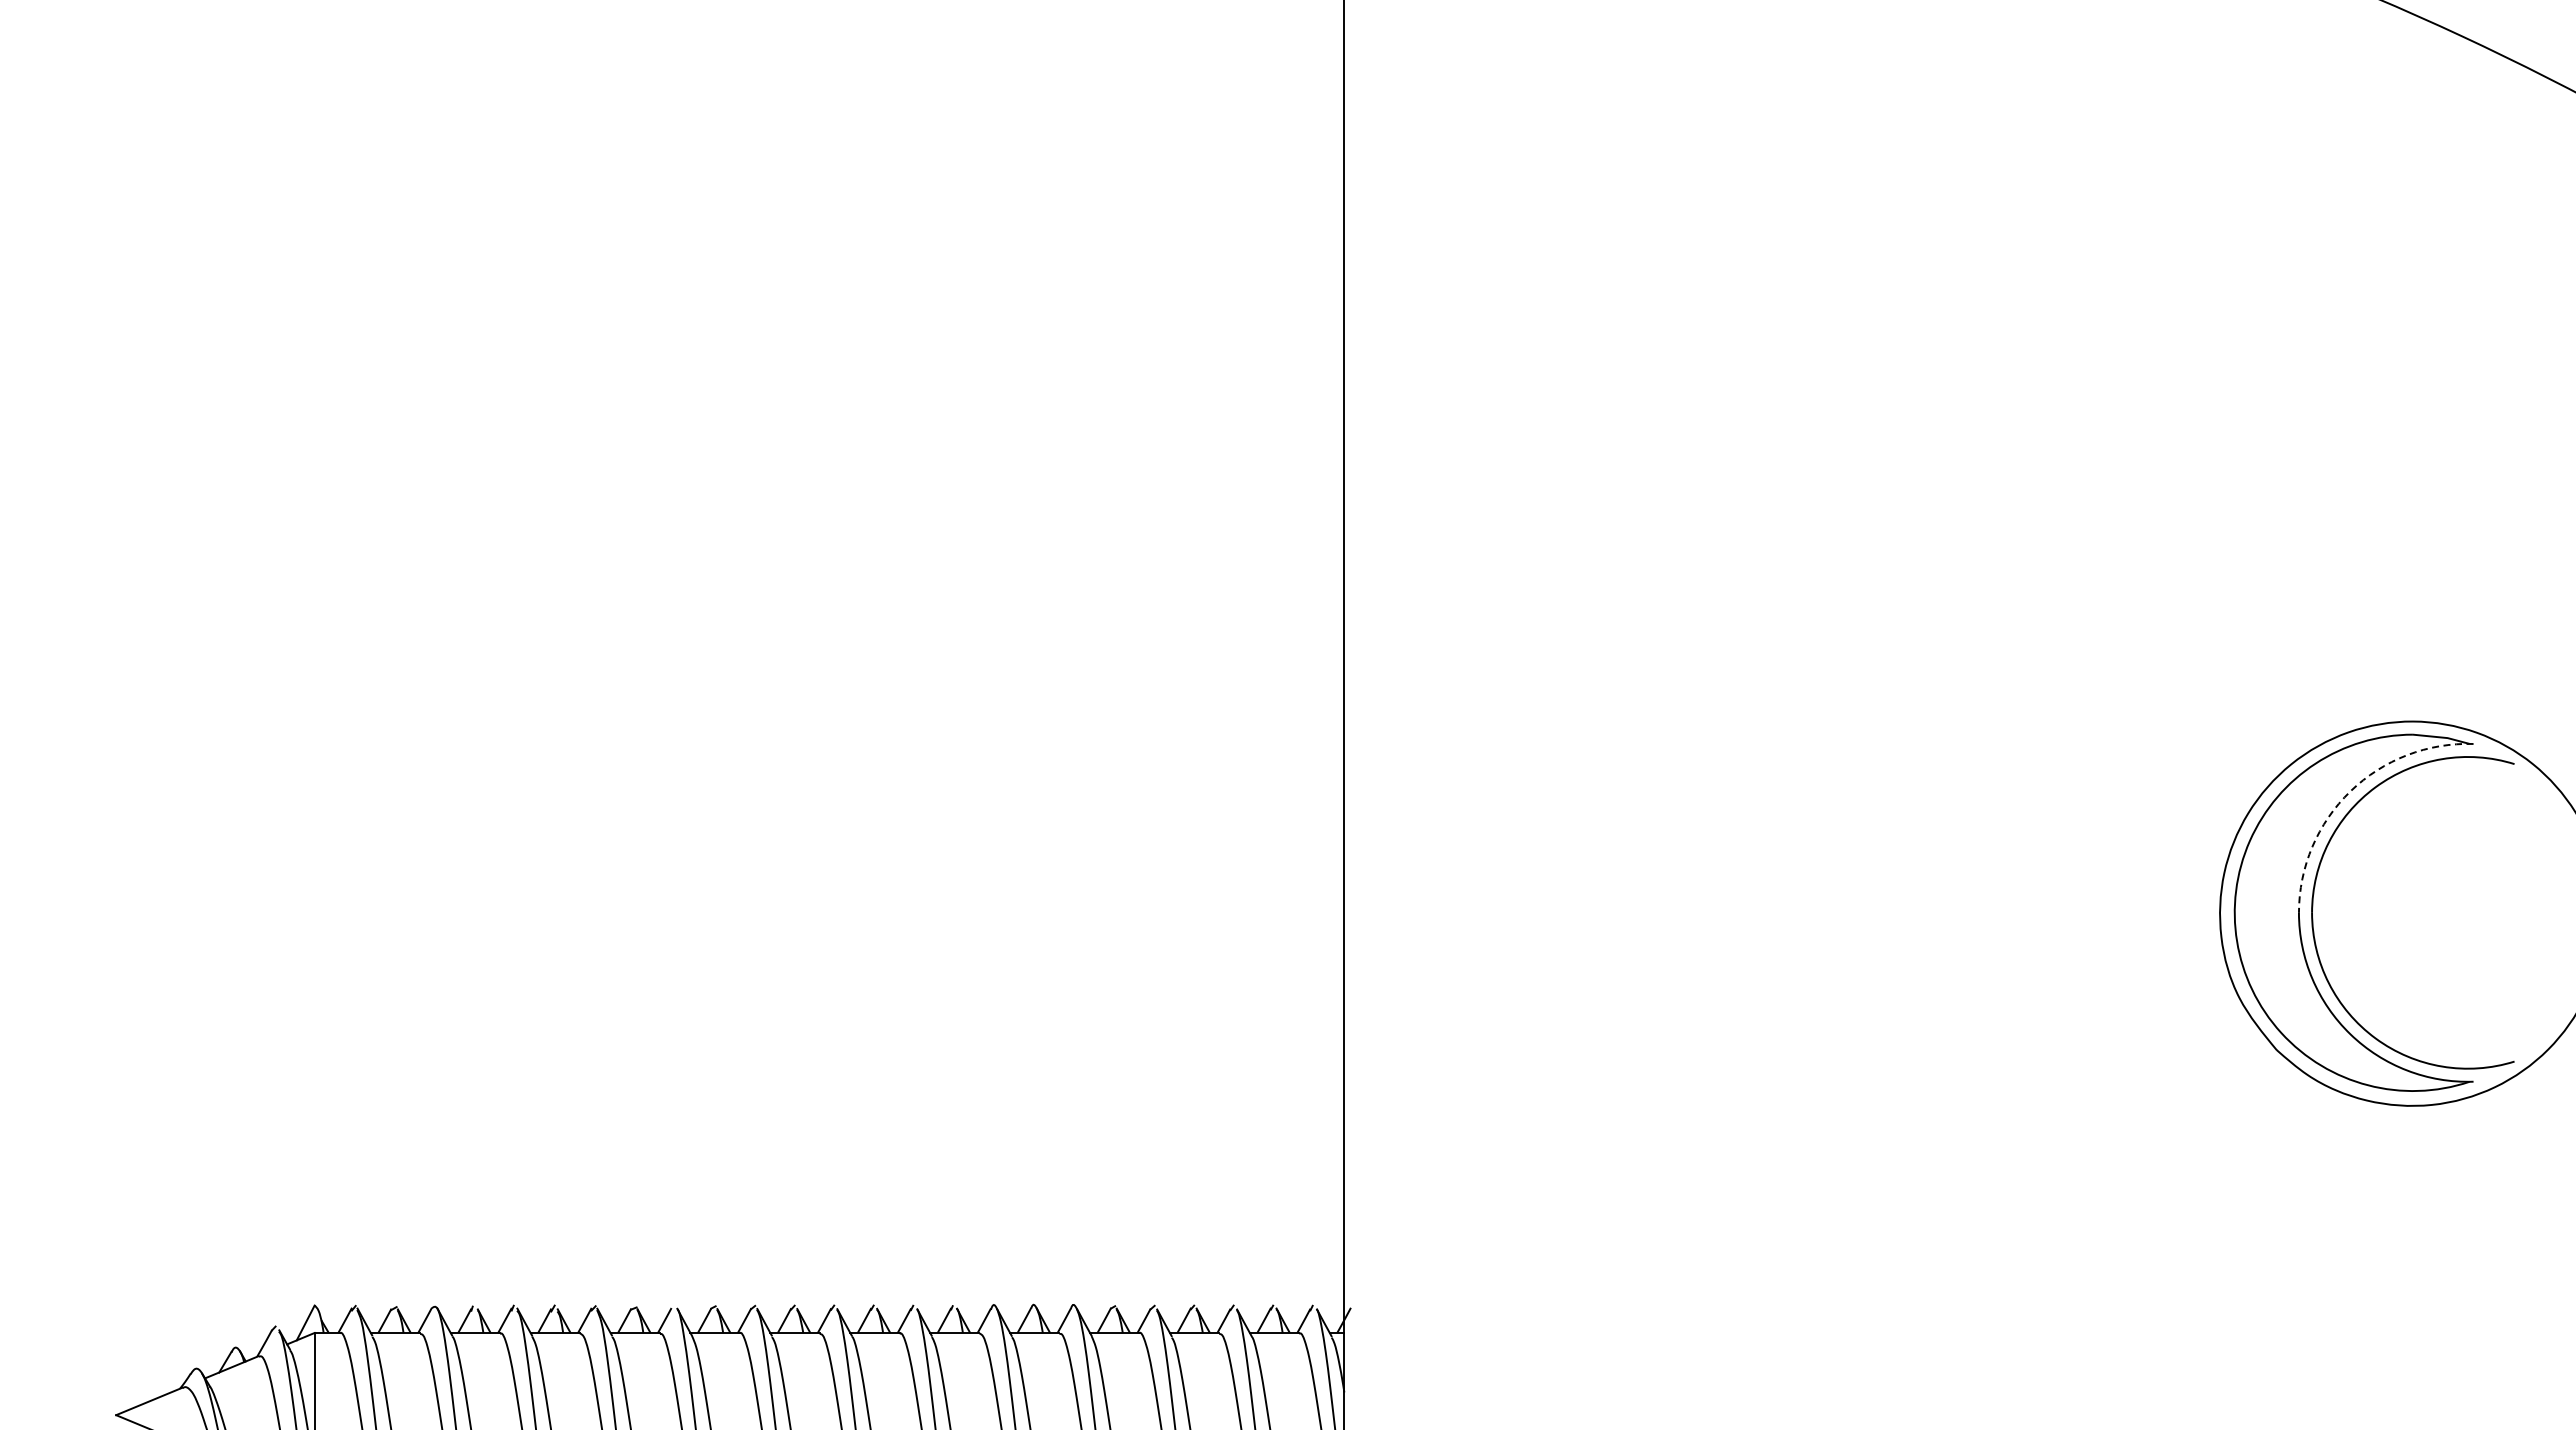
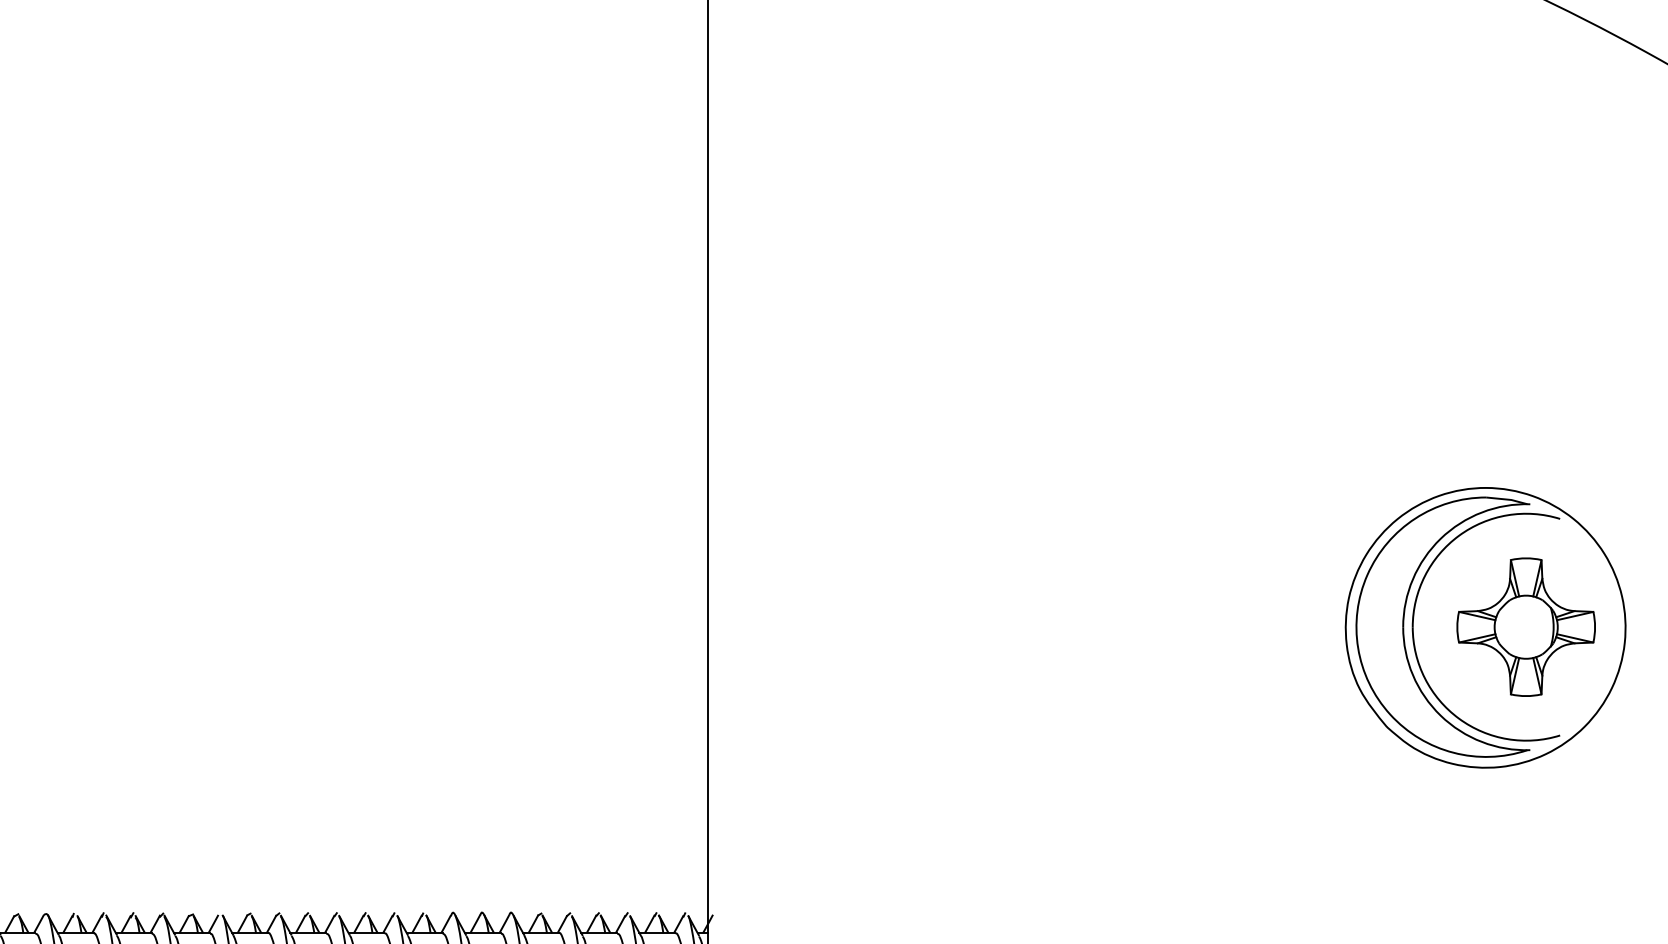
arc: (2350, 791) -> (1440, 538), dashed -> solid
part: (2467, 912) -> (1525, 626), added

